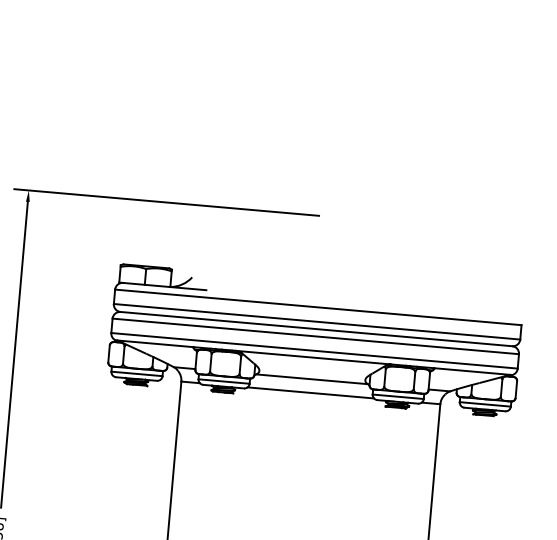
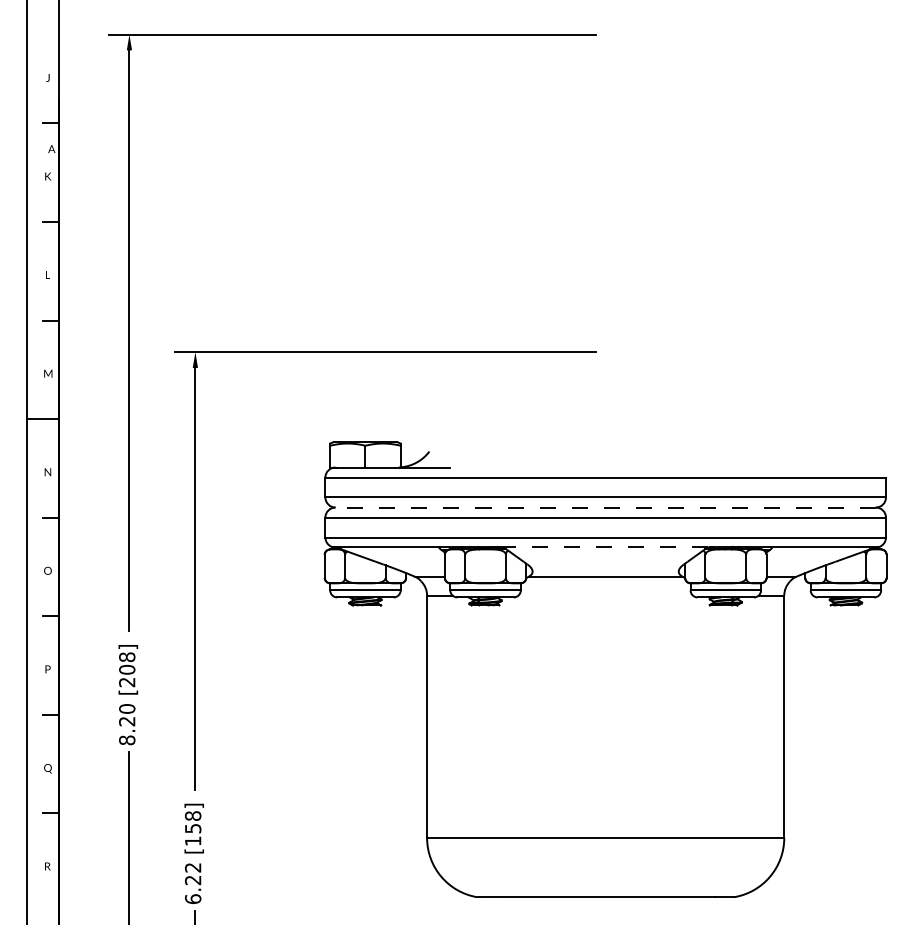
line: (316, 329) -> (605, 507), solid -> dashed
line: (313, 357) -> (605, 546), solid -> dashed
line: (310, 392) -> (605, 595), removed

